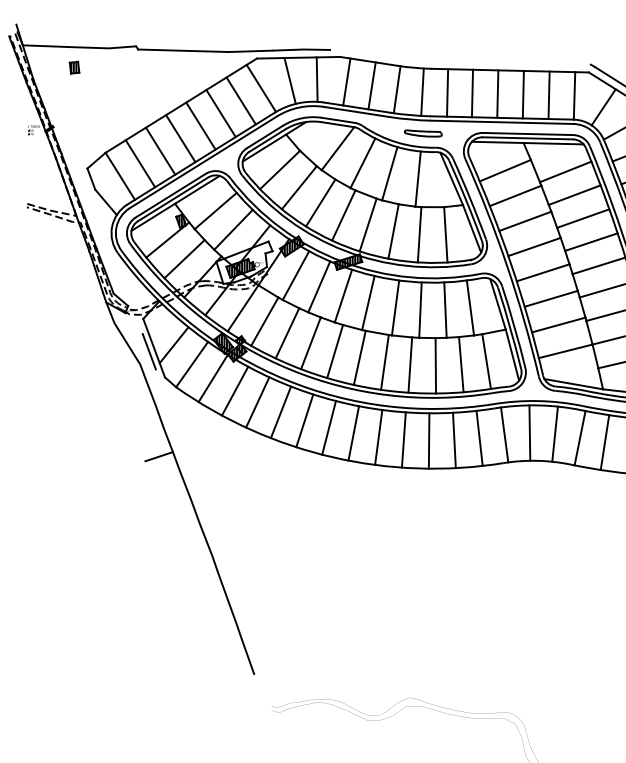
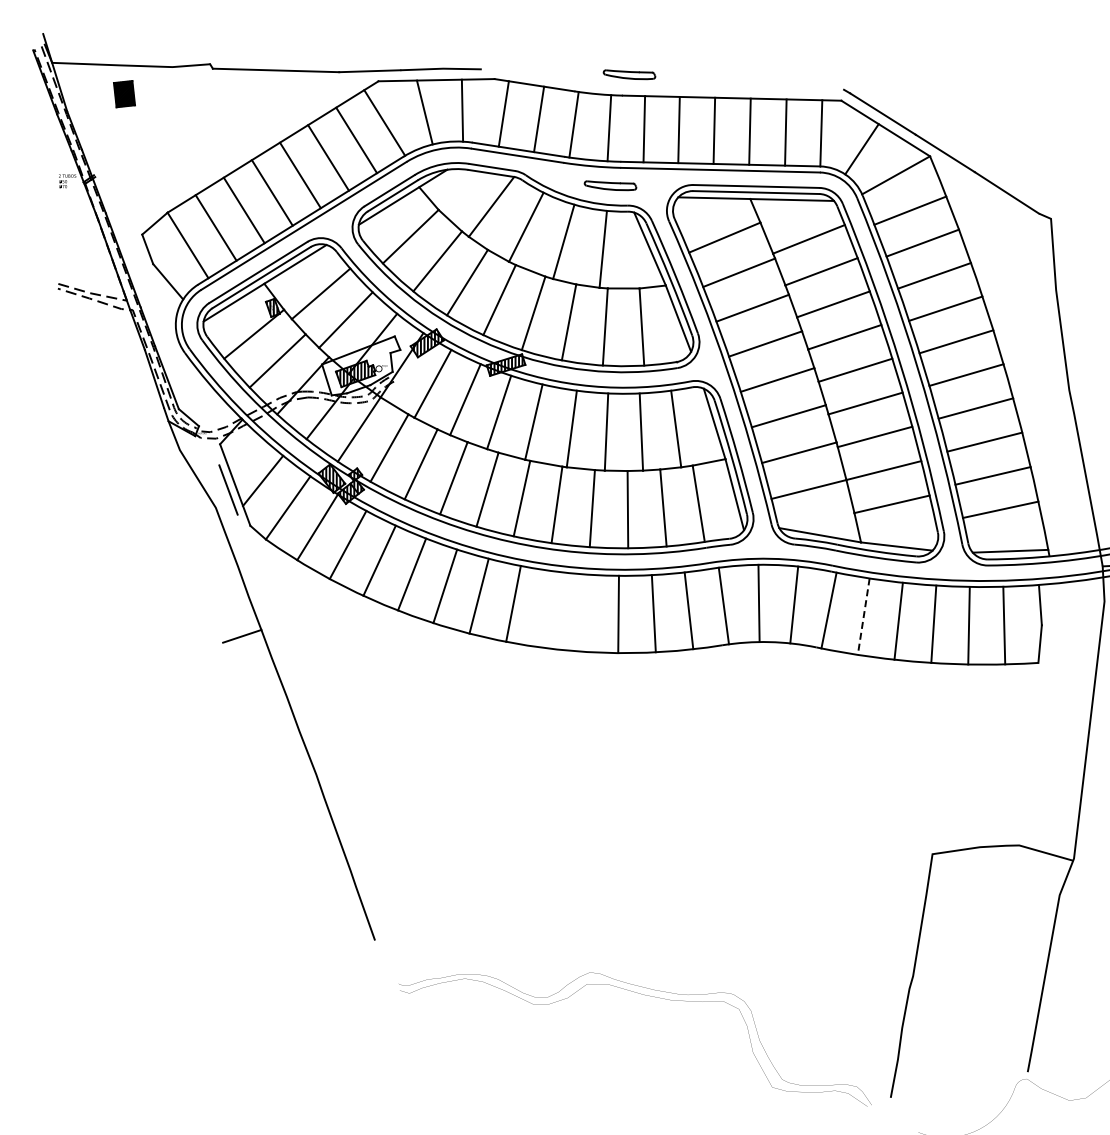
part: (436, 53) -> (629, 74), added
part: (73, 67) -> (123, 93), size x1.6
line: (378, 437) -> (548, 609), removed
line: (403, 439) -> (583, 612), removed
line: (604, 442) -> (863, 616), solid -> dashed

